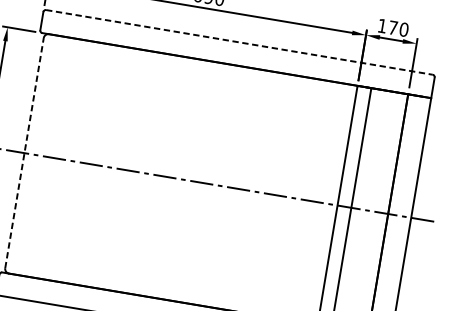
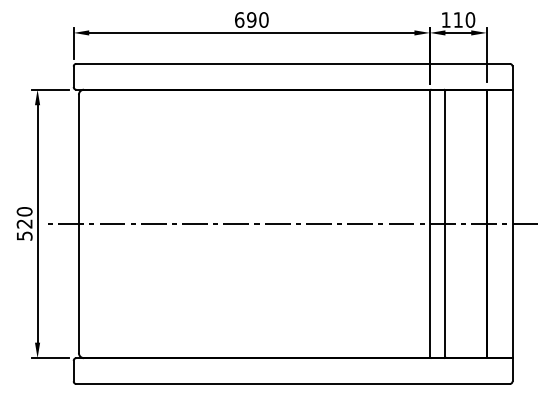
text: (392, 27) -> (457, 19), 170 -> 110
line: (239, 42) -> (293, 63), dashed -> solid
line: (24, 152) -> (78, 223), dashed -> solid

